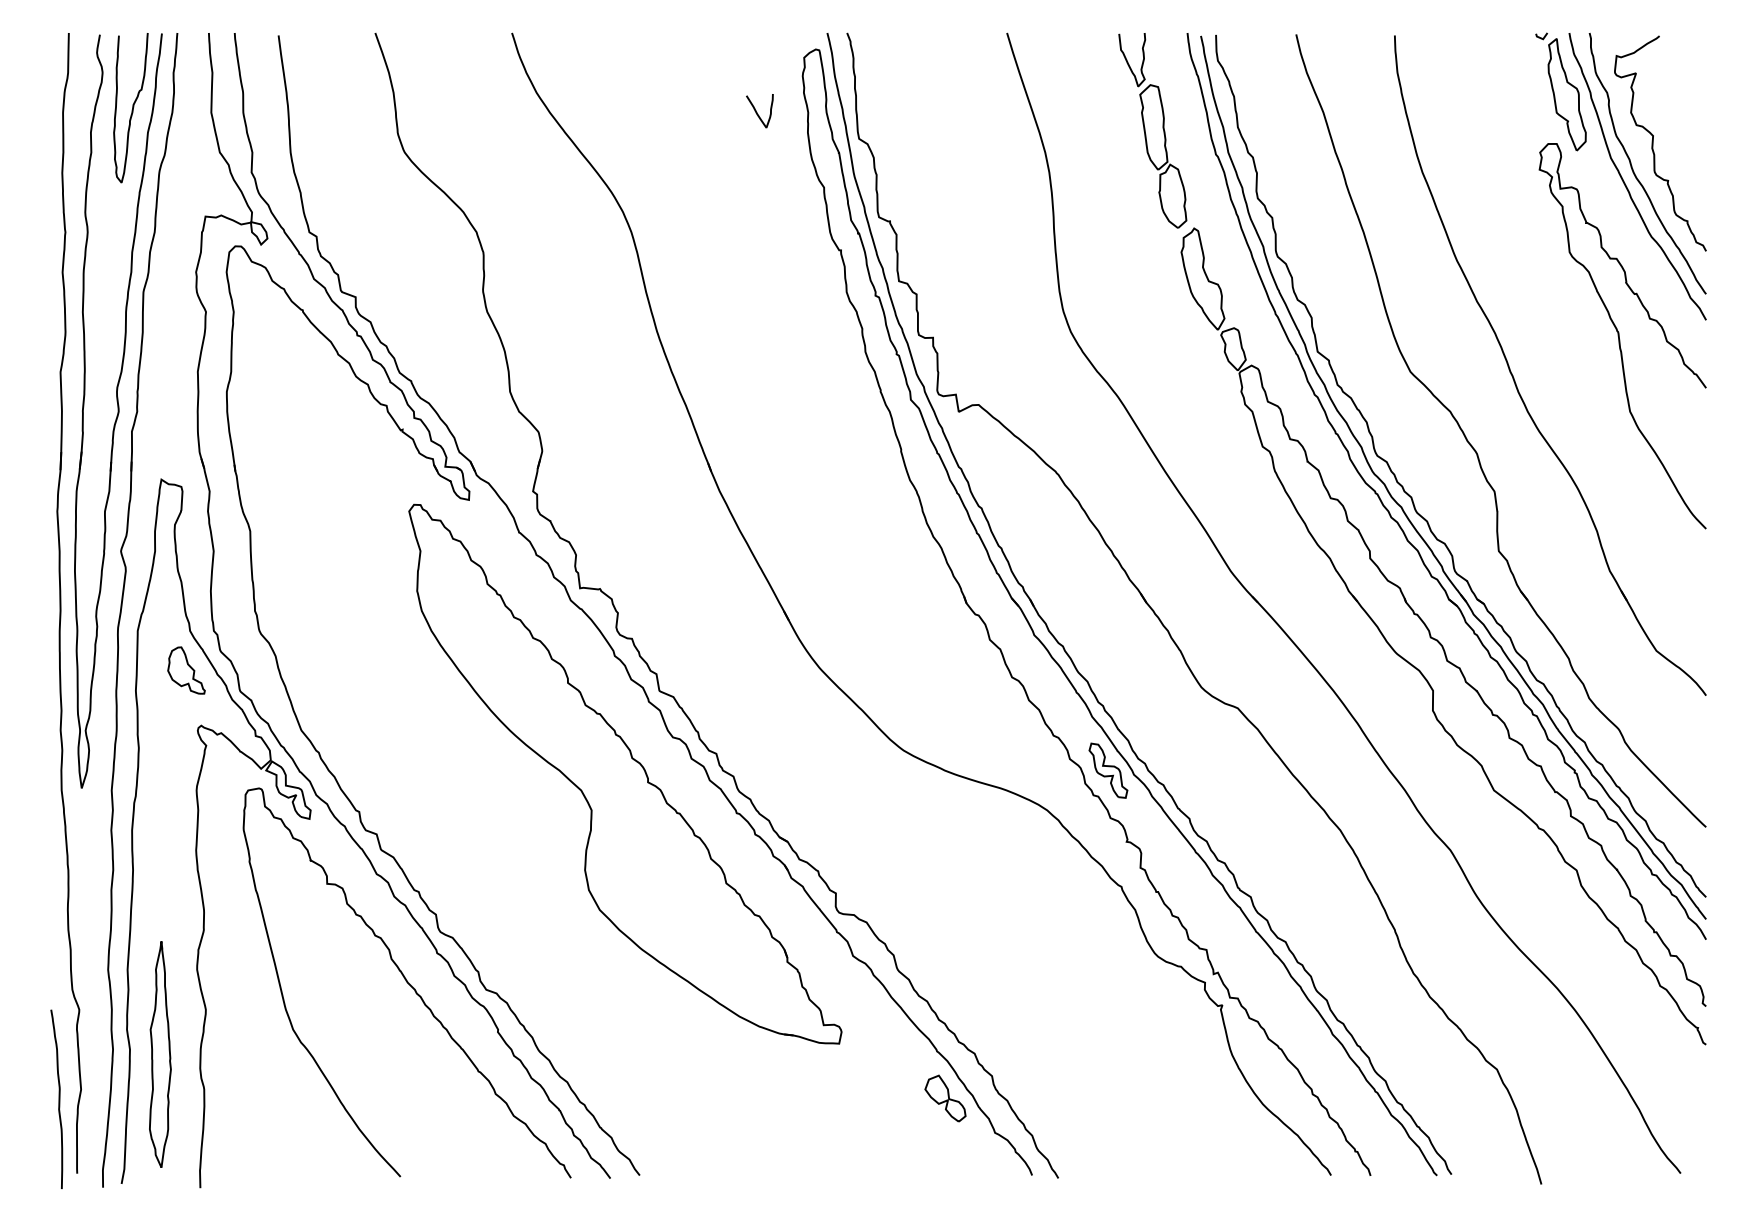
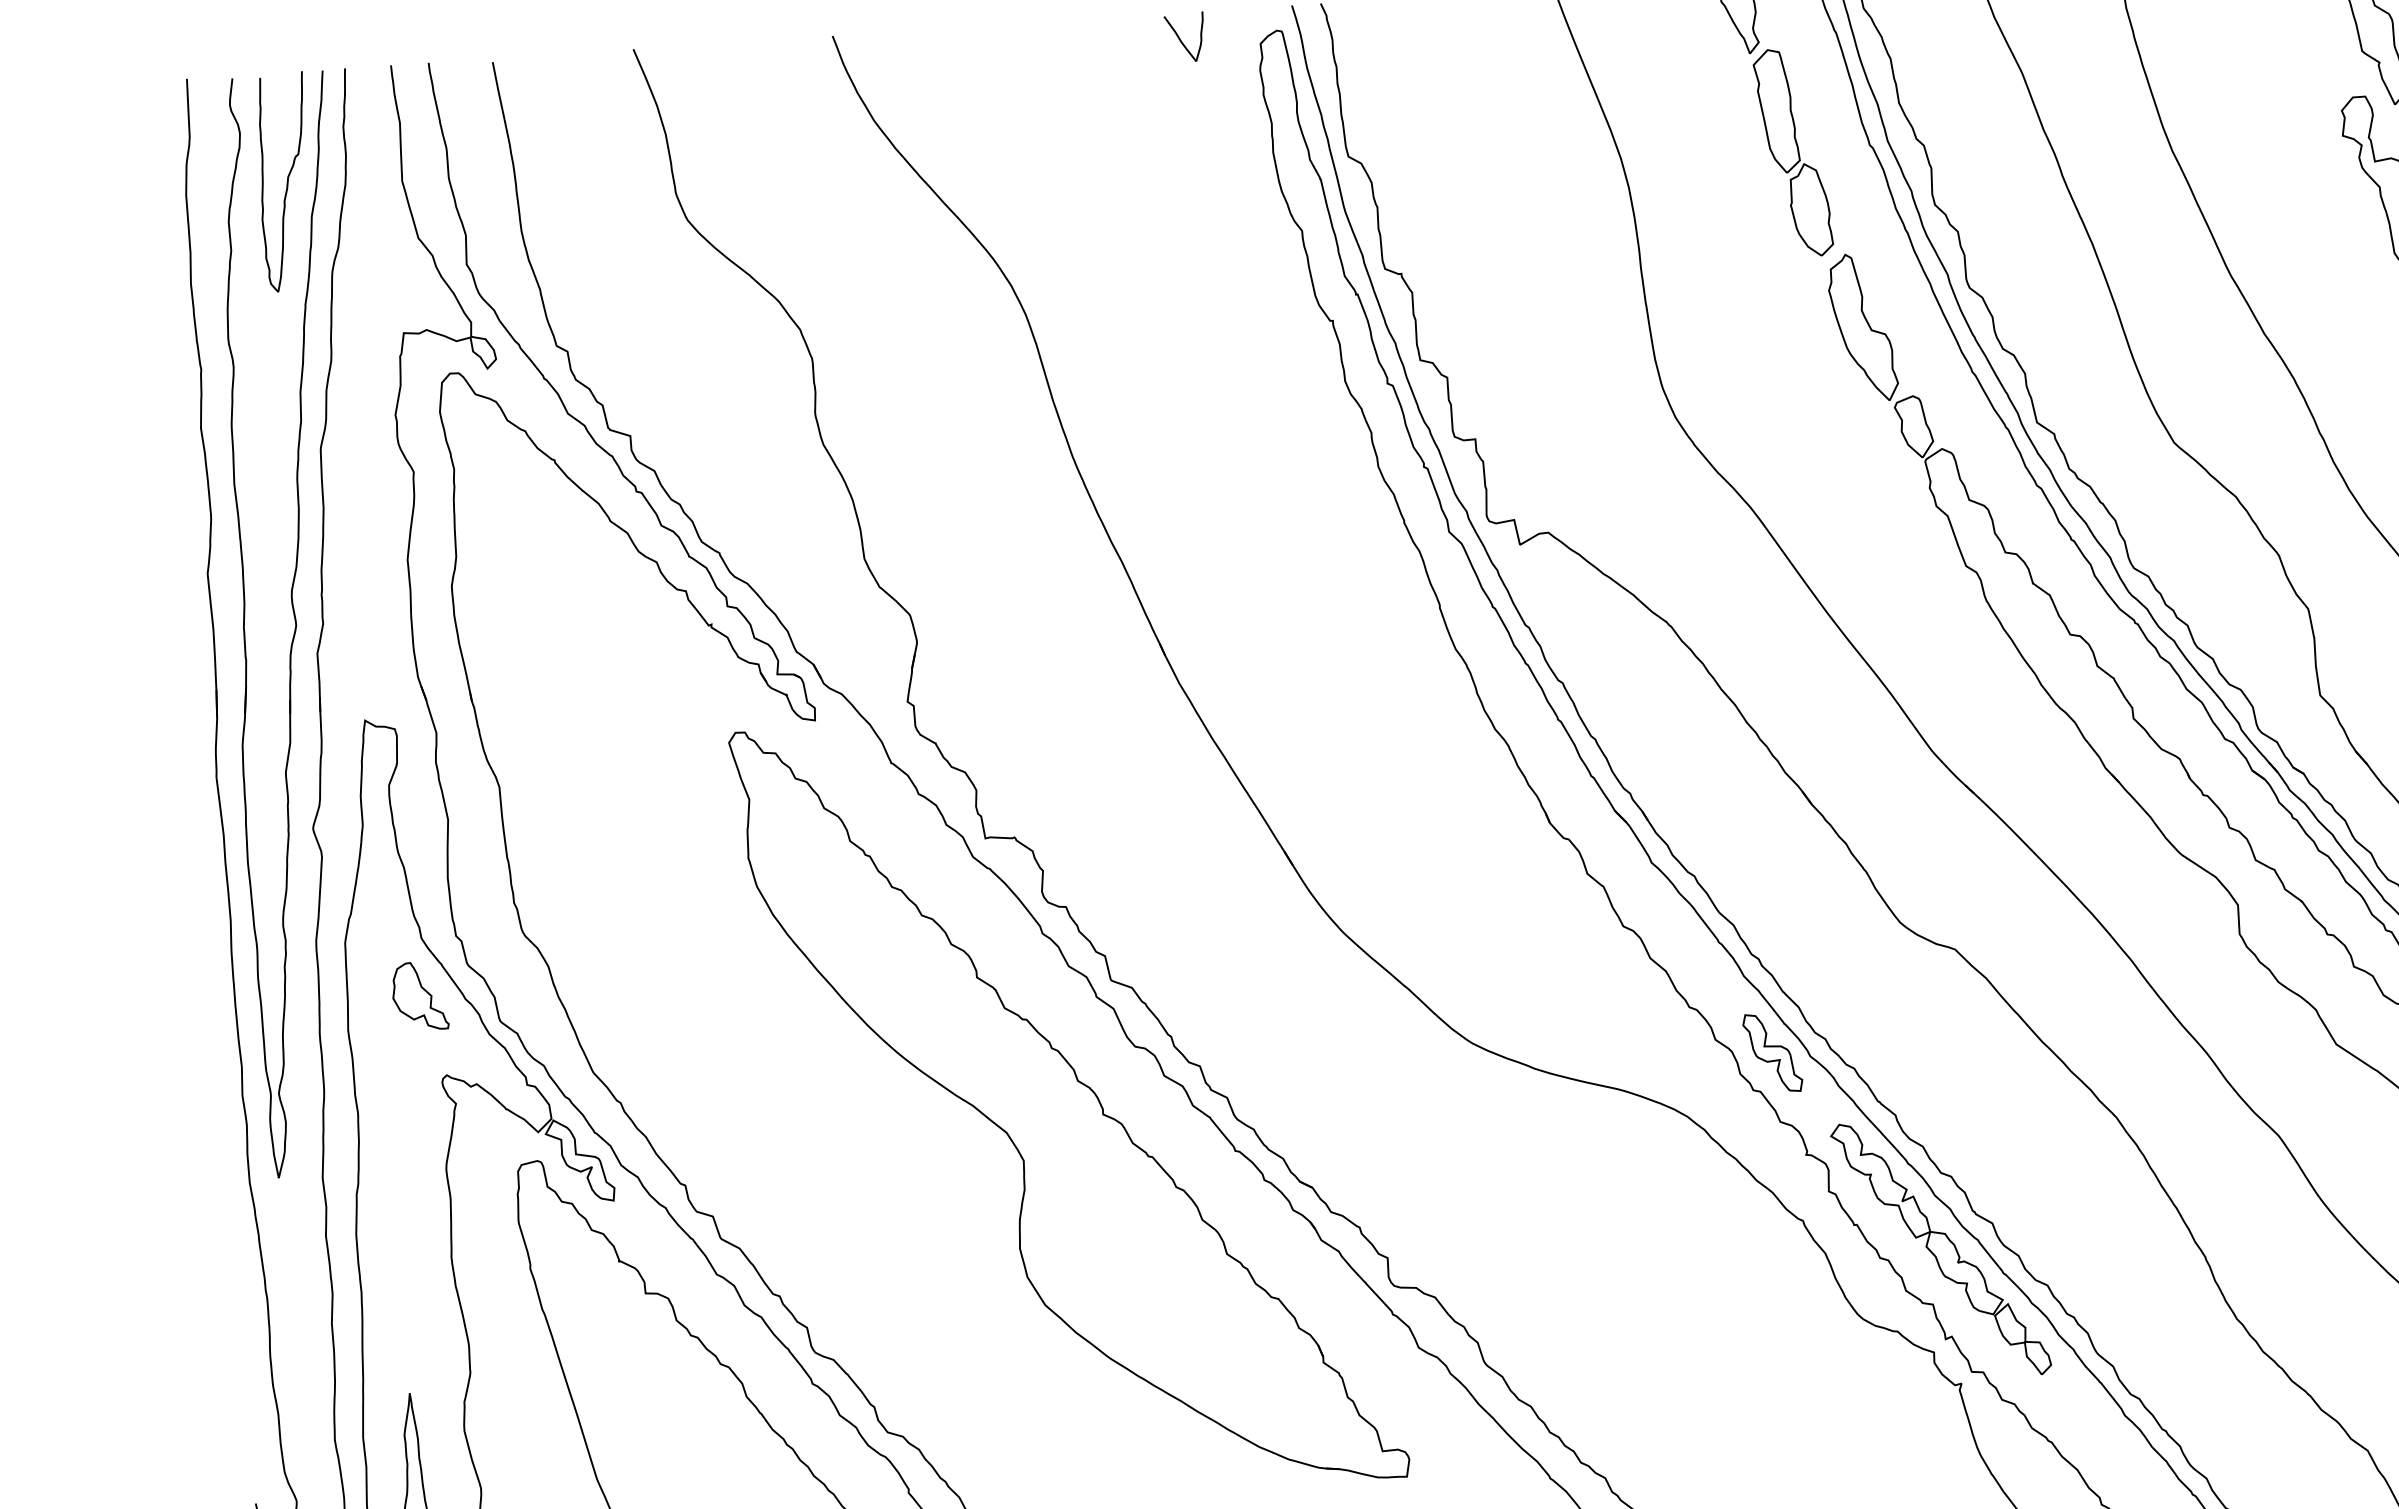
curve: (757, 112) -> (1181, 39), moved
part: (1214, 912) -> (1941, 1249), added

